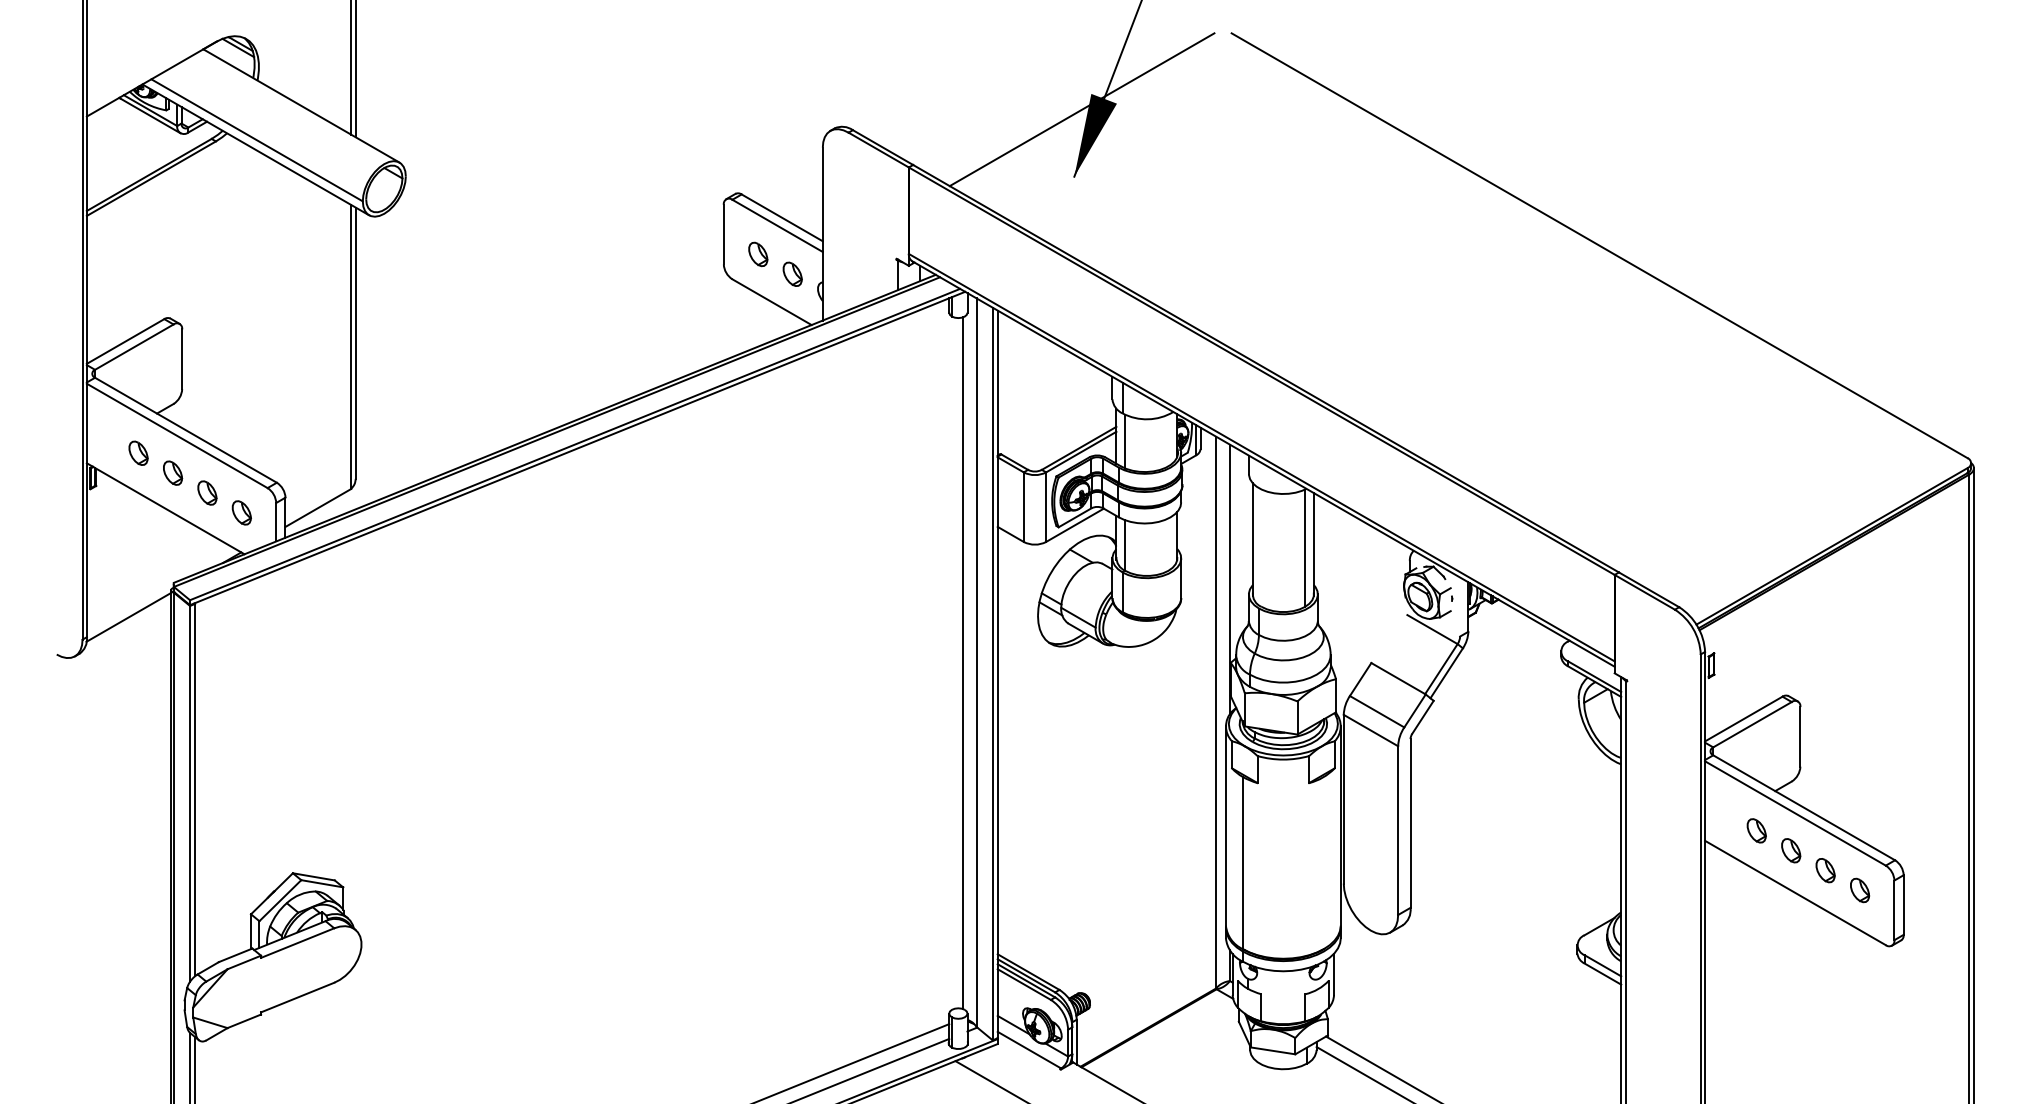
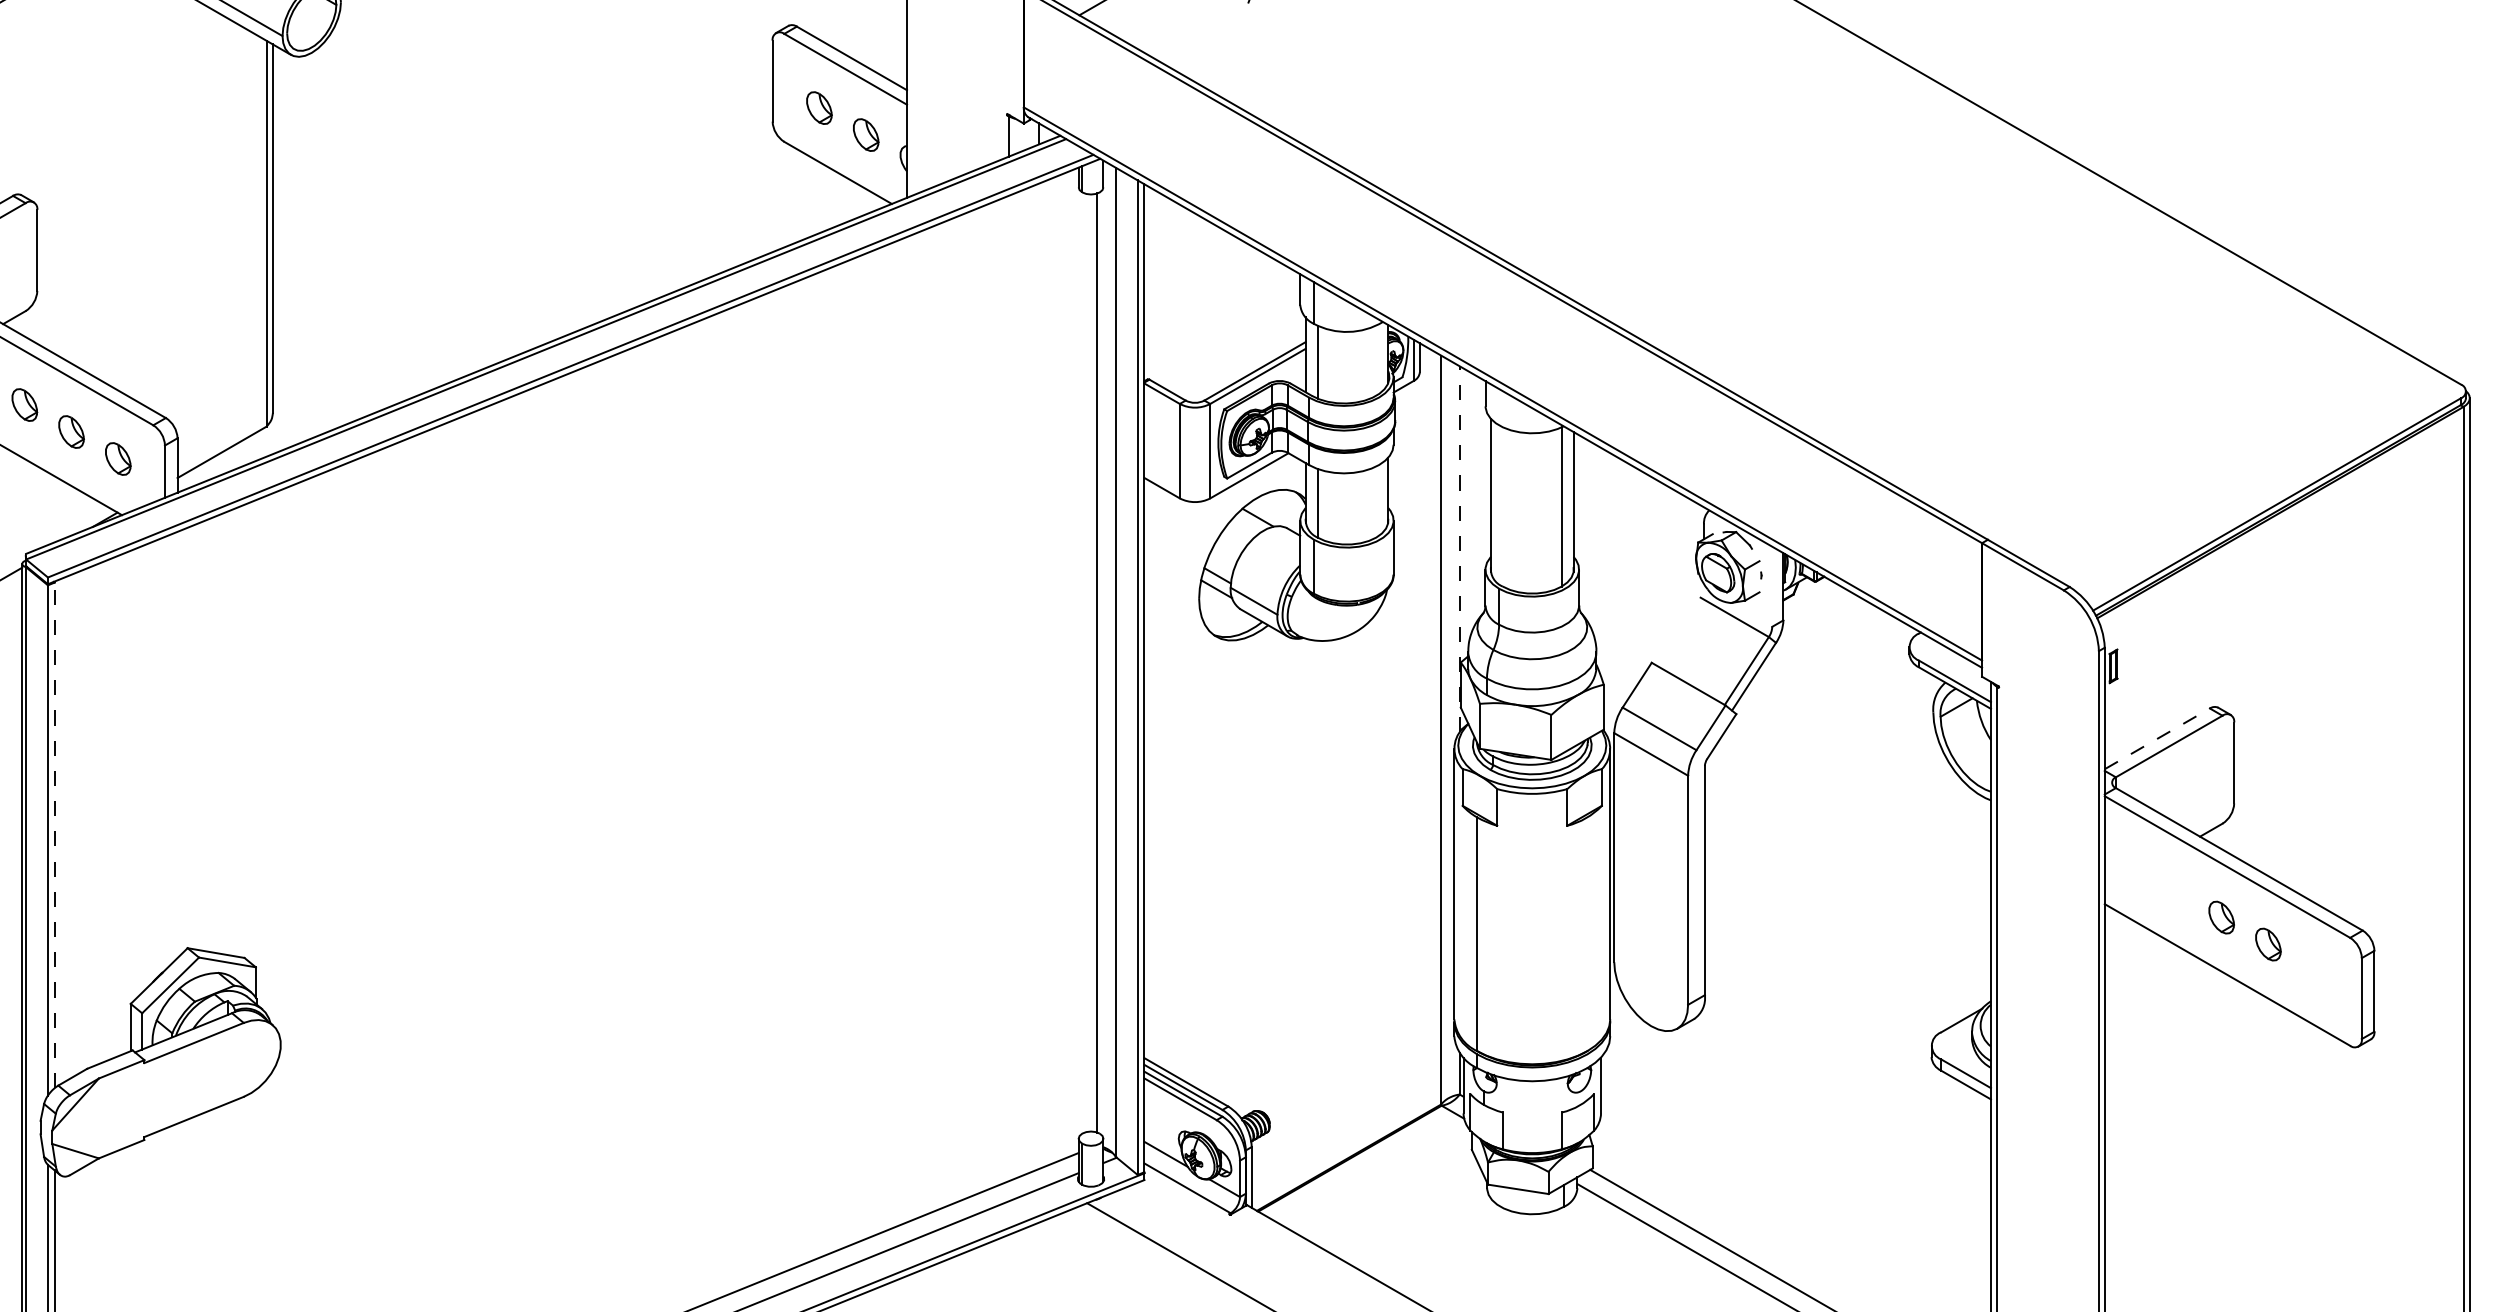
line: (1229, 579) -> (1459, 549), solid -> dashed
line: (1743, 719) -> (2156, 739), solid -> dashed
line: (195, 789) -> (55, 834), solid -> dashed
part: (1756, 830) -> (2174, 890), removed
part: (1860, 890) -> (2315, 971), removed

